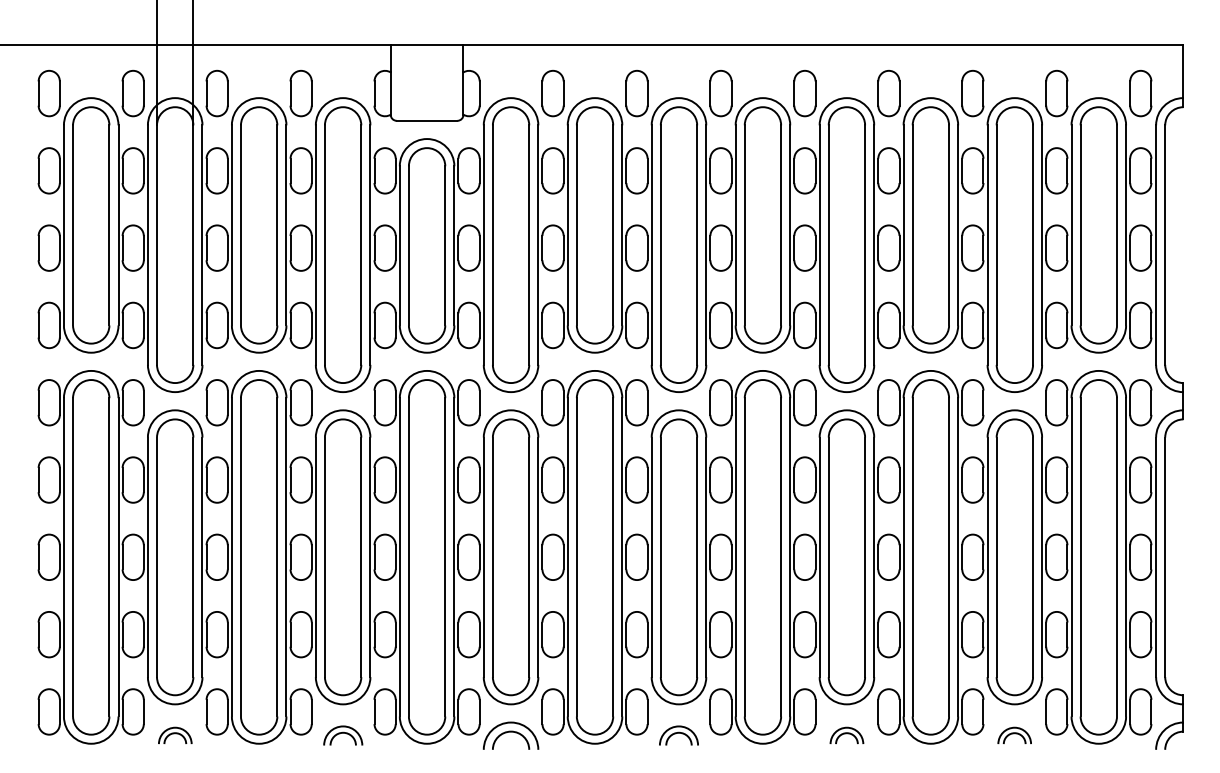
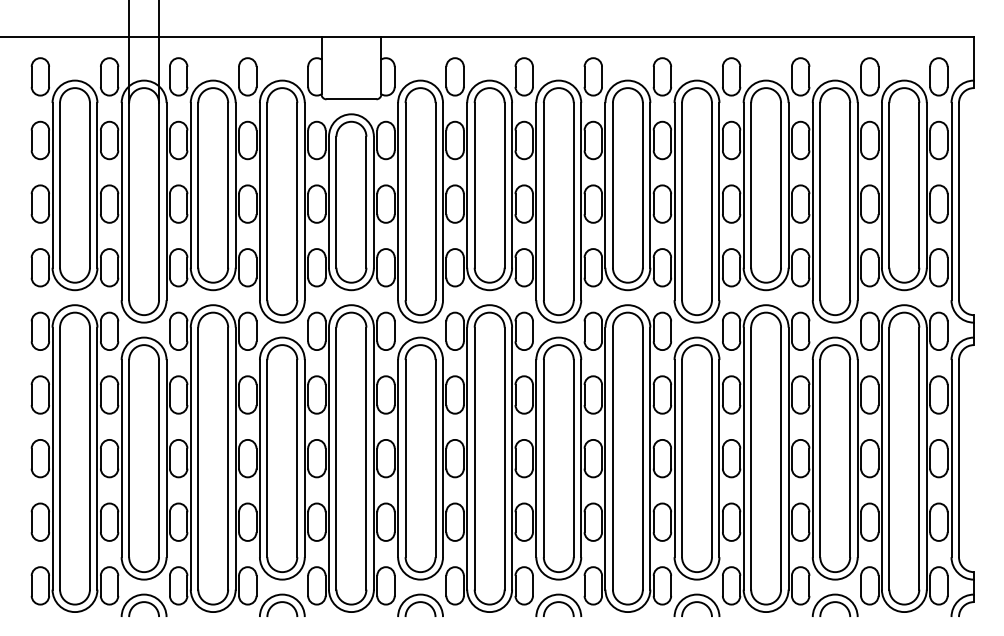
part: (175, 735) -> (144, 605), size x1.67
part: (343, 735) -> (282, 605), size x1.43
part: (678, 735) -> (558, 605), size x1.43
part: (846, 735) -> (696, 605), size x1.67
part: (1014, 735) -> (834, 605), size x1.67

